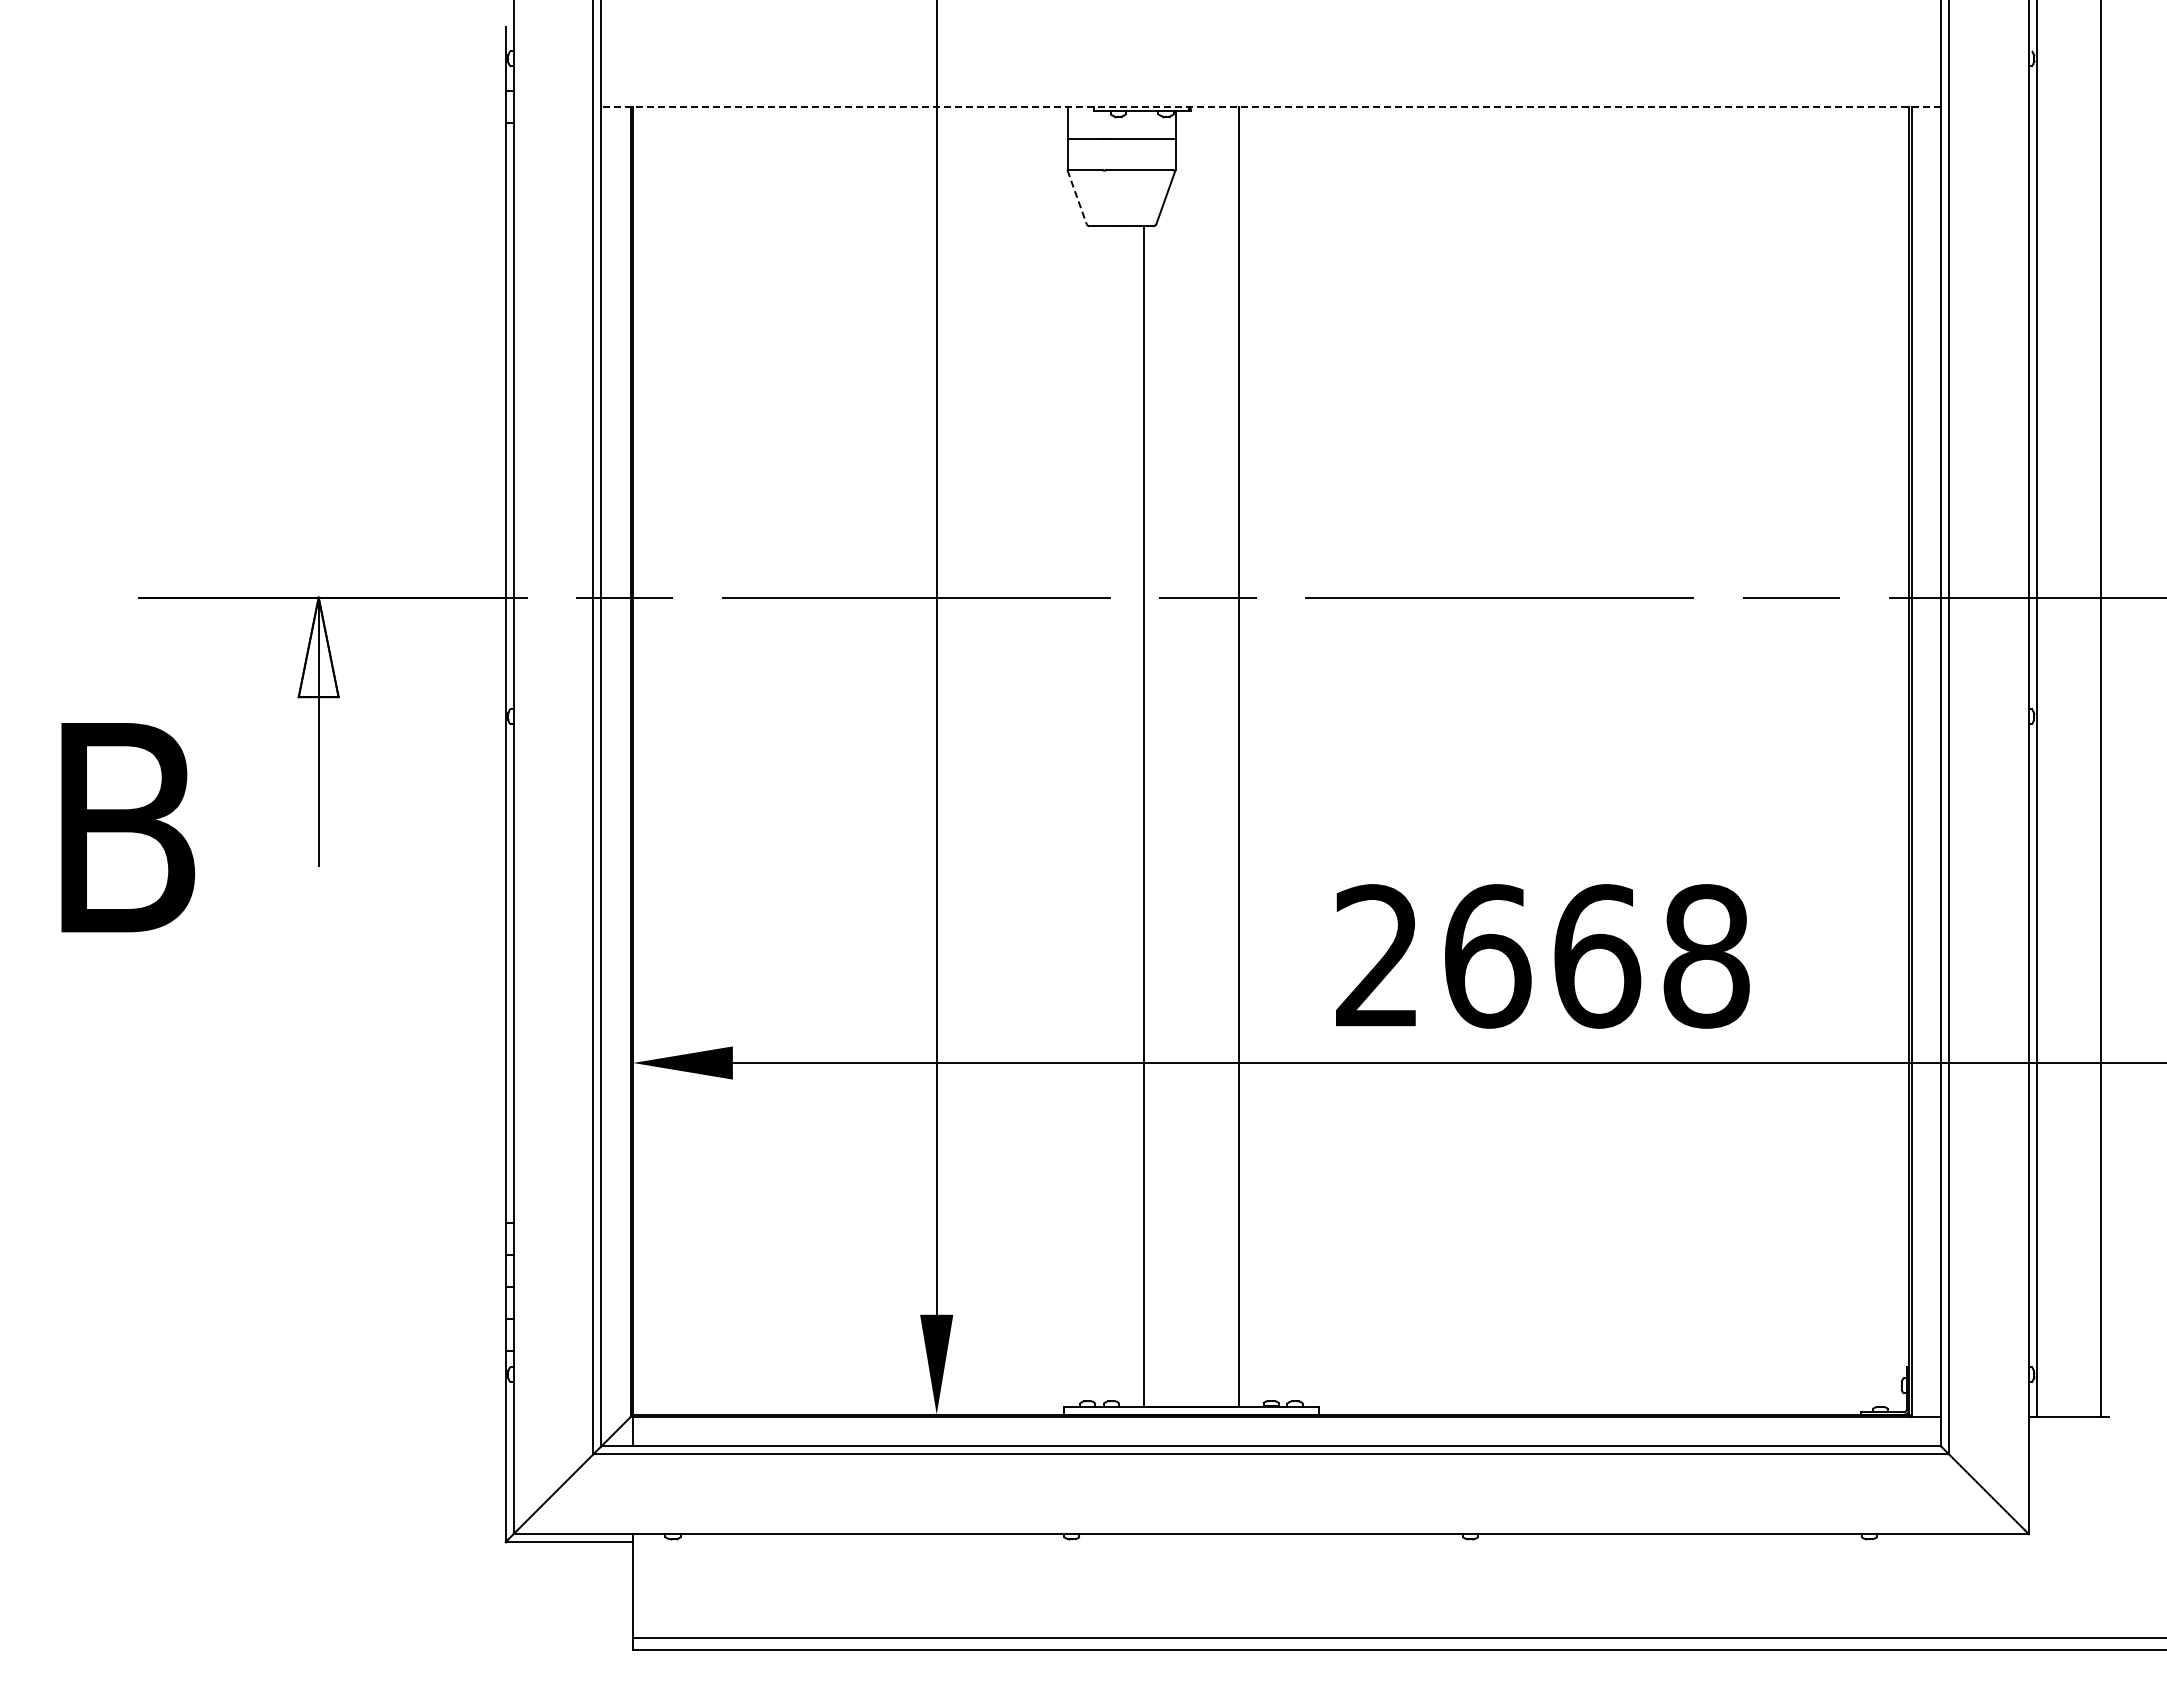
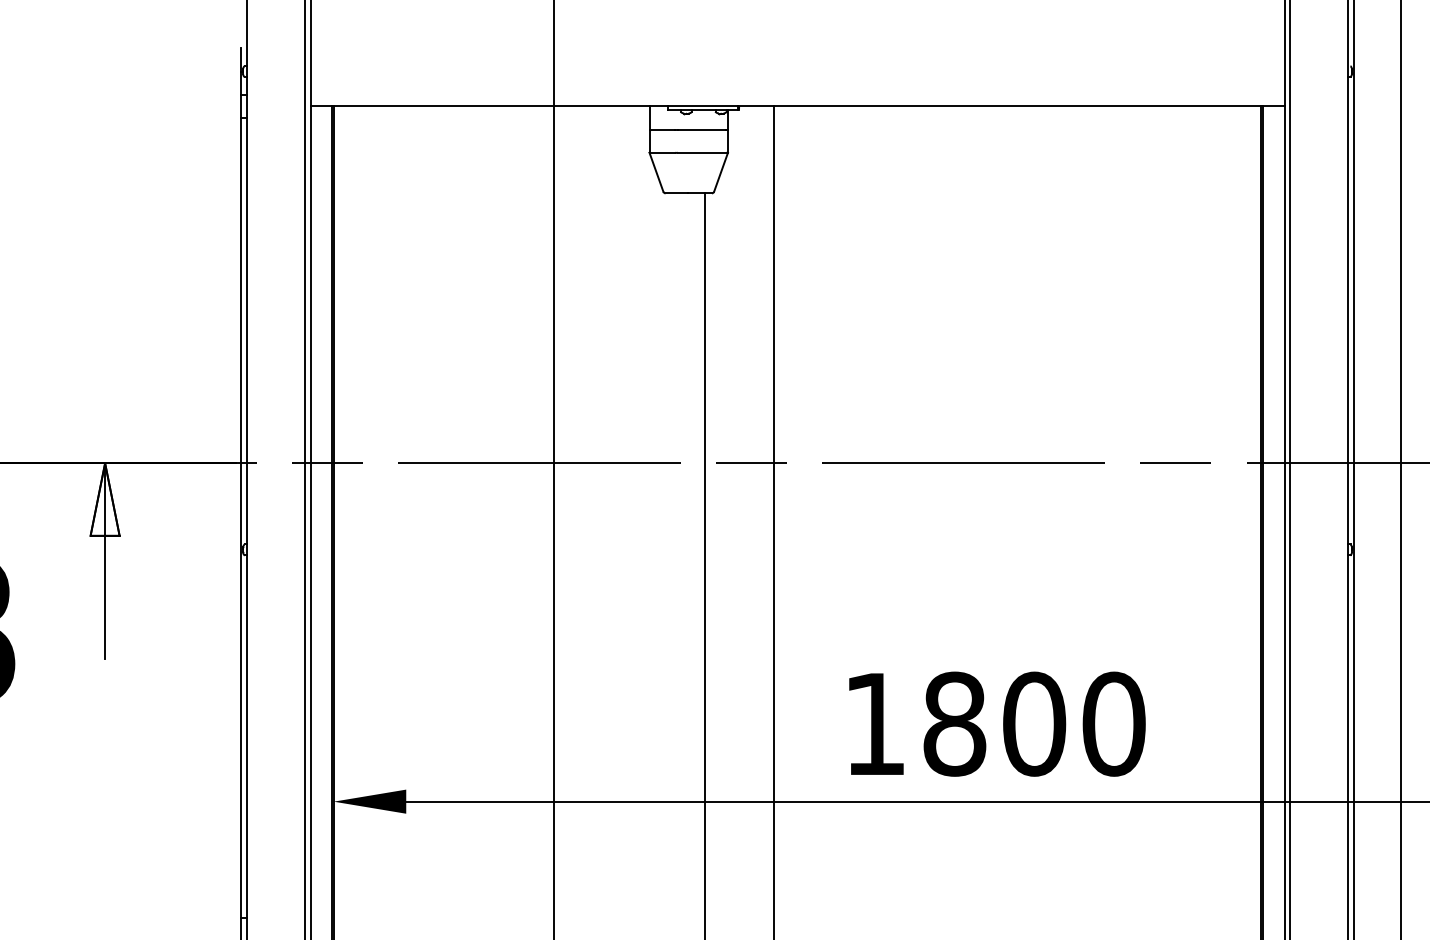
line: (1271, 106) -> (797, 106), dashed -> solid
line: (1077, 197) -> (656, 172), dashed -> solid
text: (1543, 956) -> (995, 724), 2668 -> 1800

